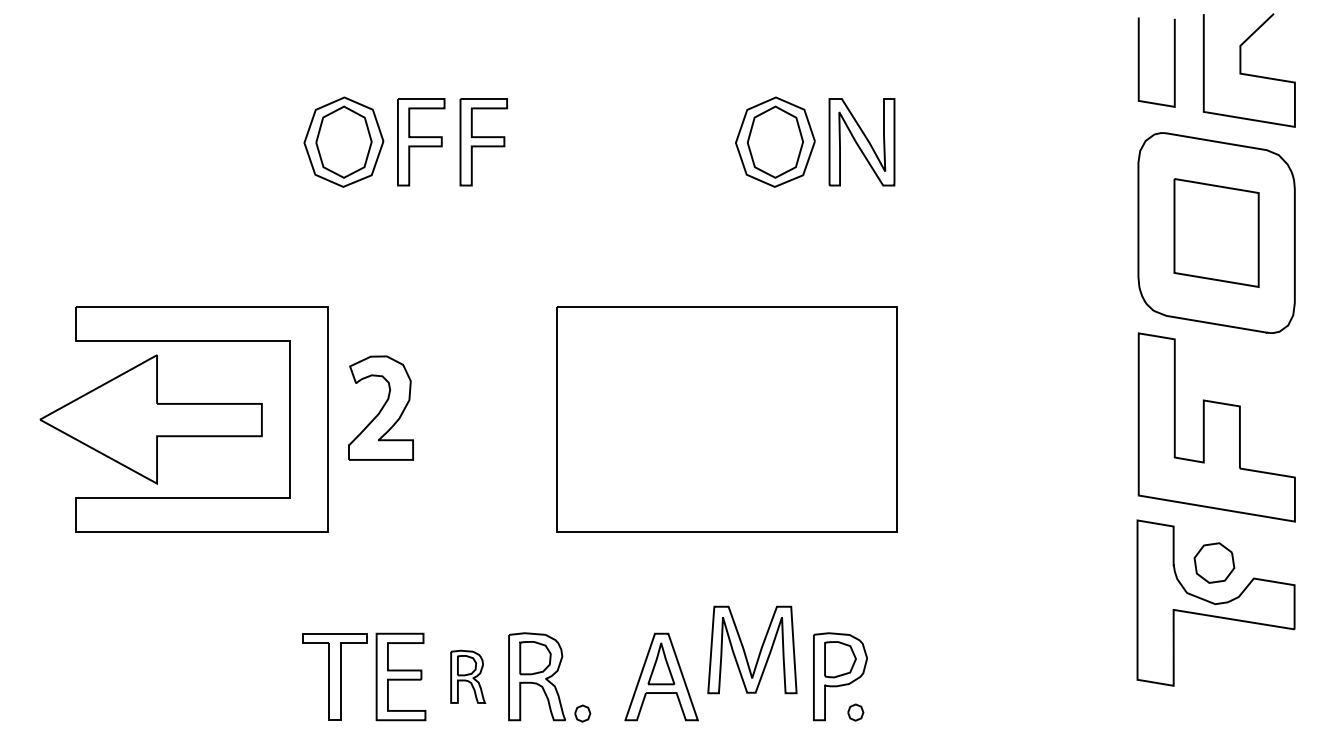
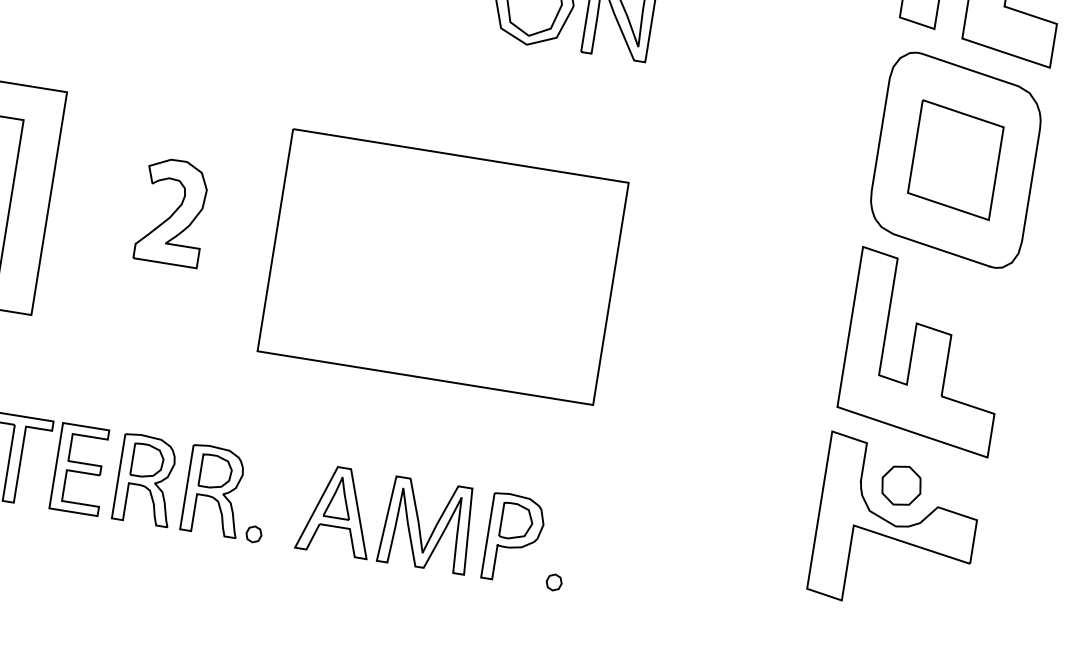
part: (380, 407) -> (172, 211), moved
part: (745, 651) -> (420, 525), moved
part: (467, 676) -> (146, 479), size x1.67
part: (855, 712) -> (553, 582), moved

